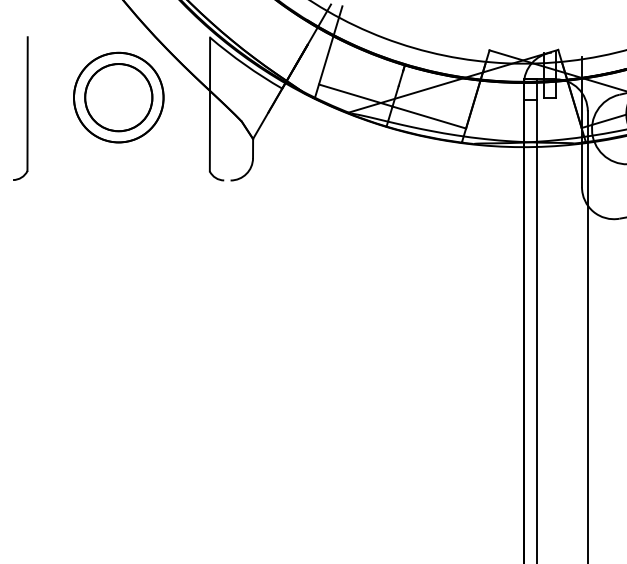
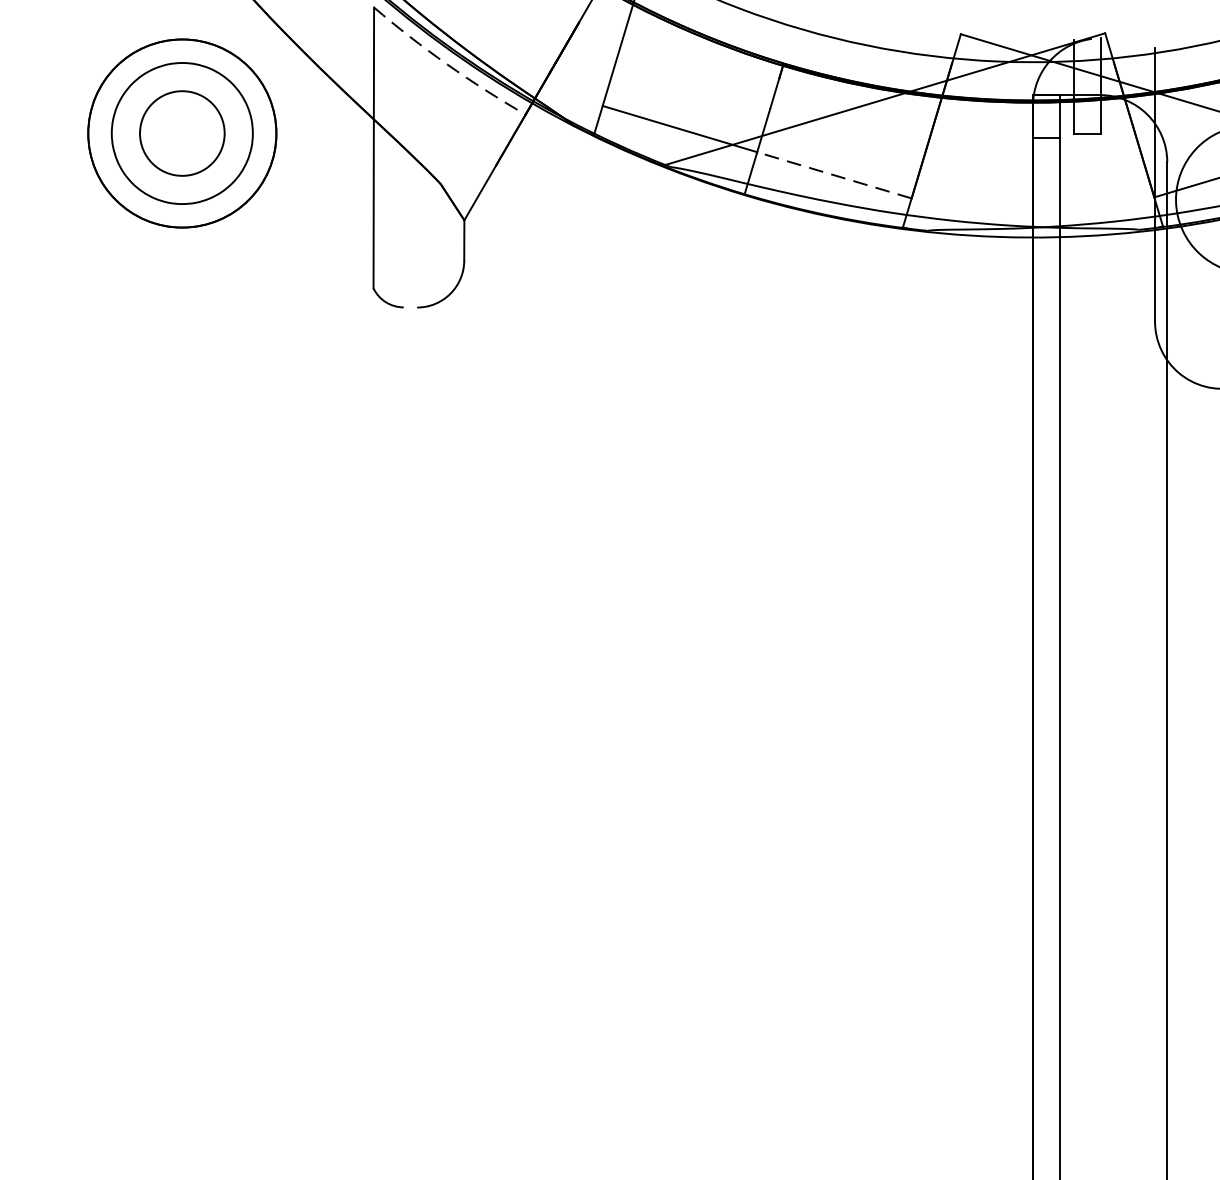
arc: (245, 64) -> (448, 63), solid -> dashed
circle: (118, 97) -> (181, 133), size x0.6
line: (428, 117) -> (832, 175), solid -> dashed

